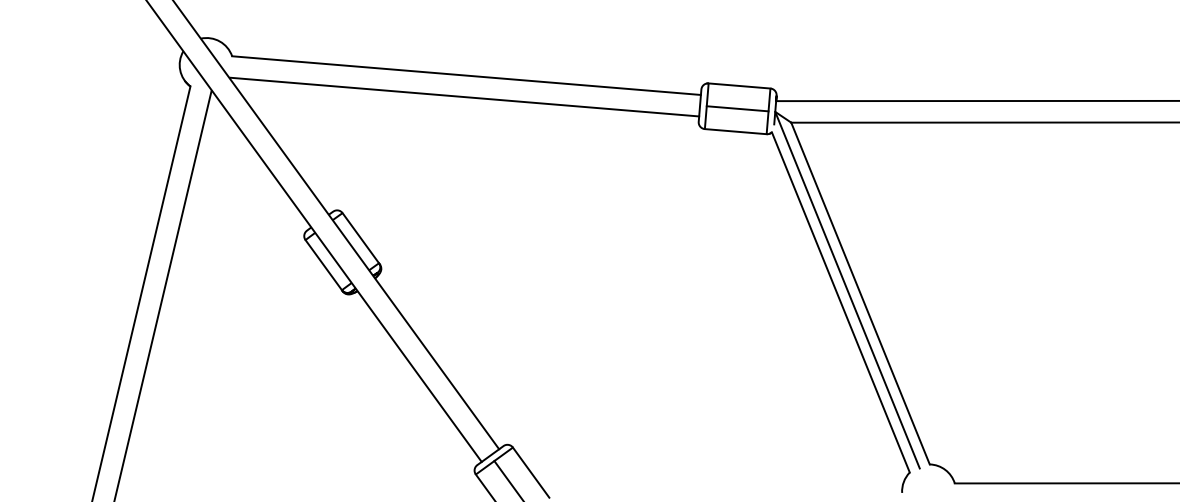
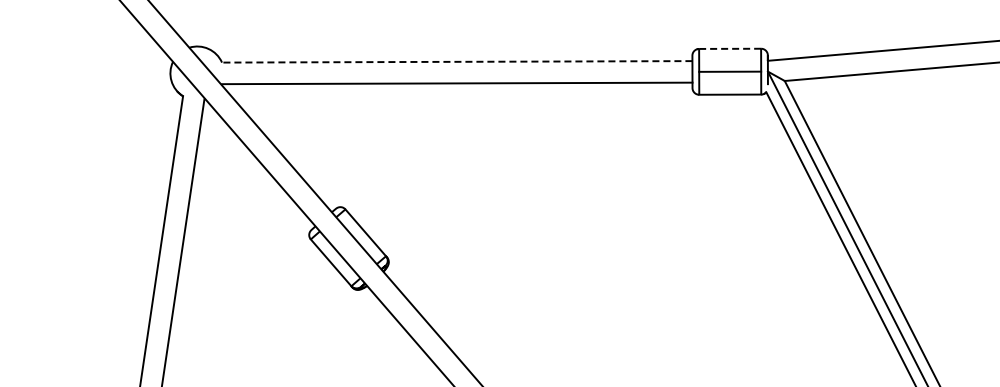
line: (466, 75) -> (457, 61), solid -> dashed
line: (739, 85) -> (730, 48), solid -> dashed

